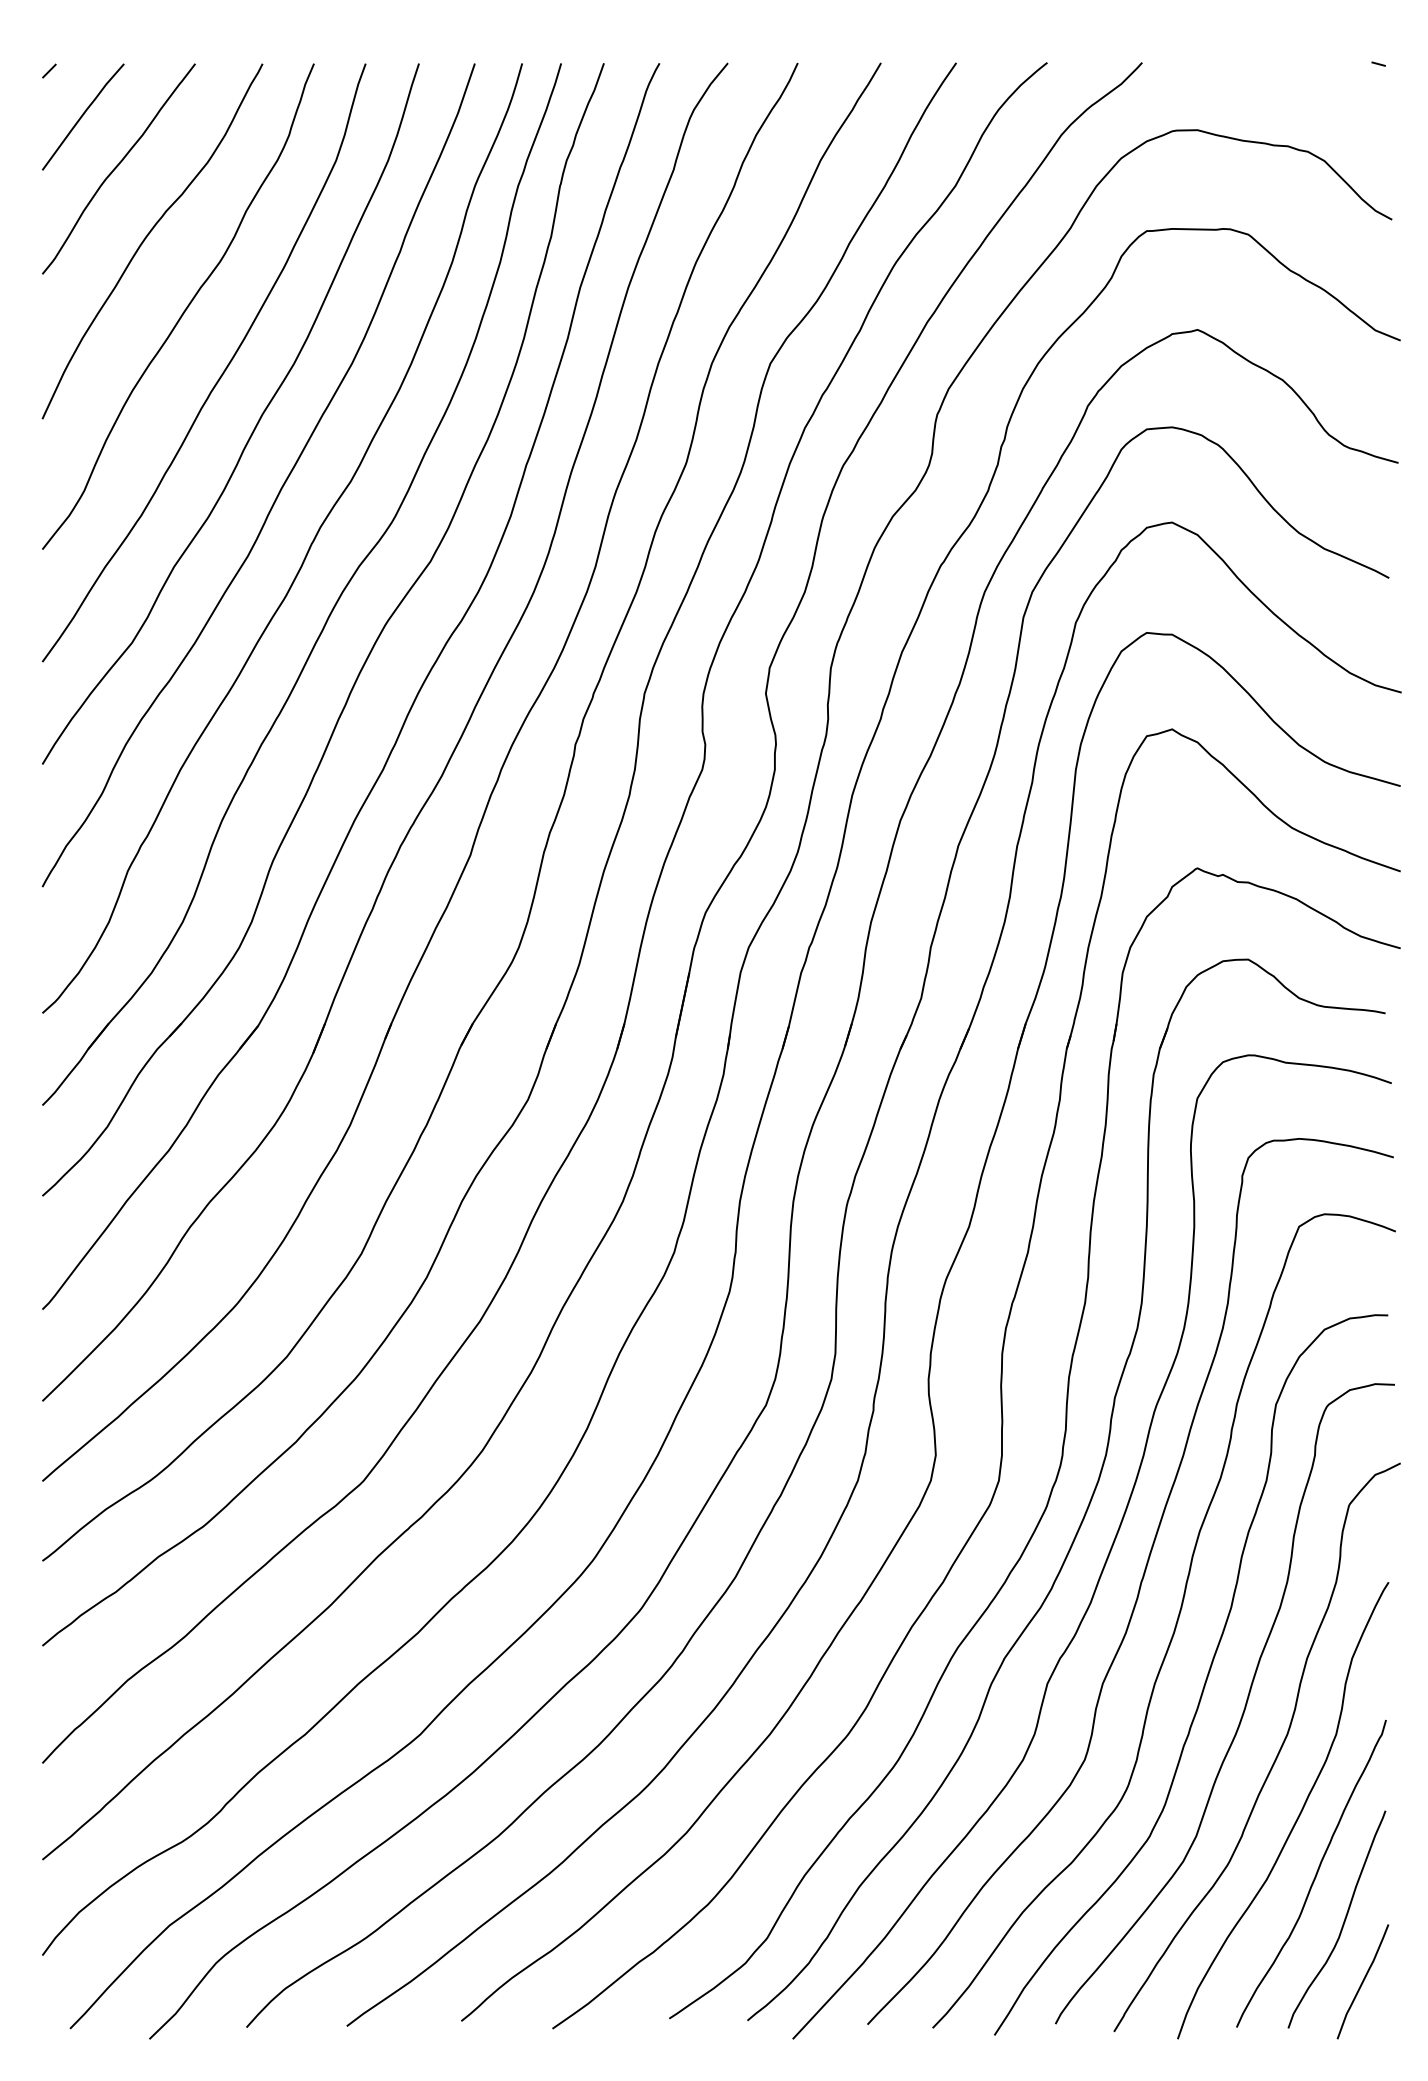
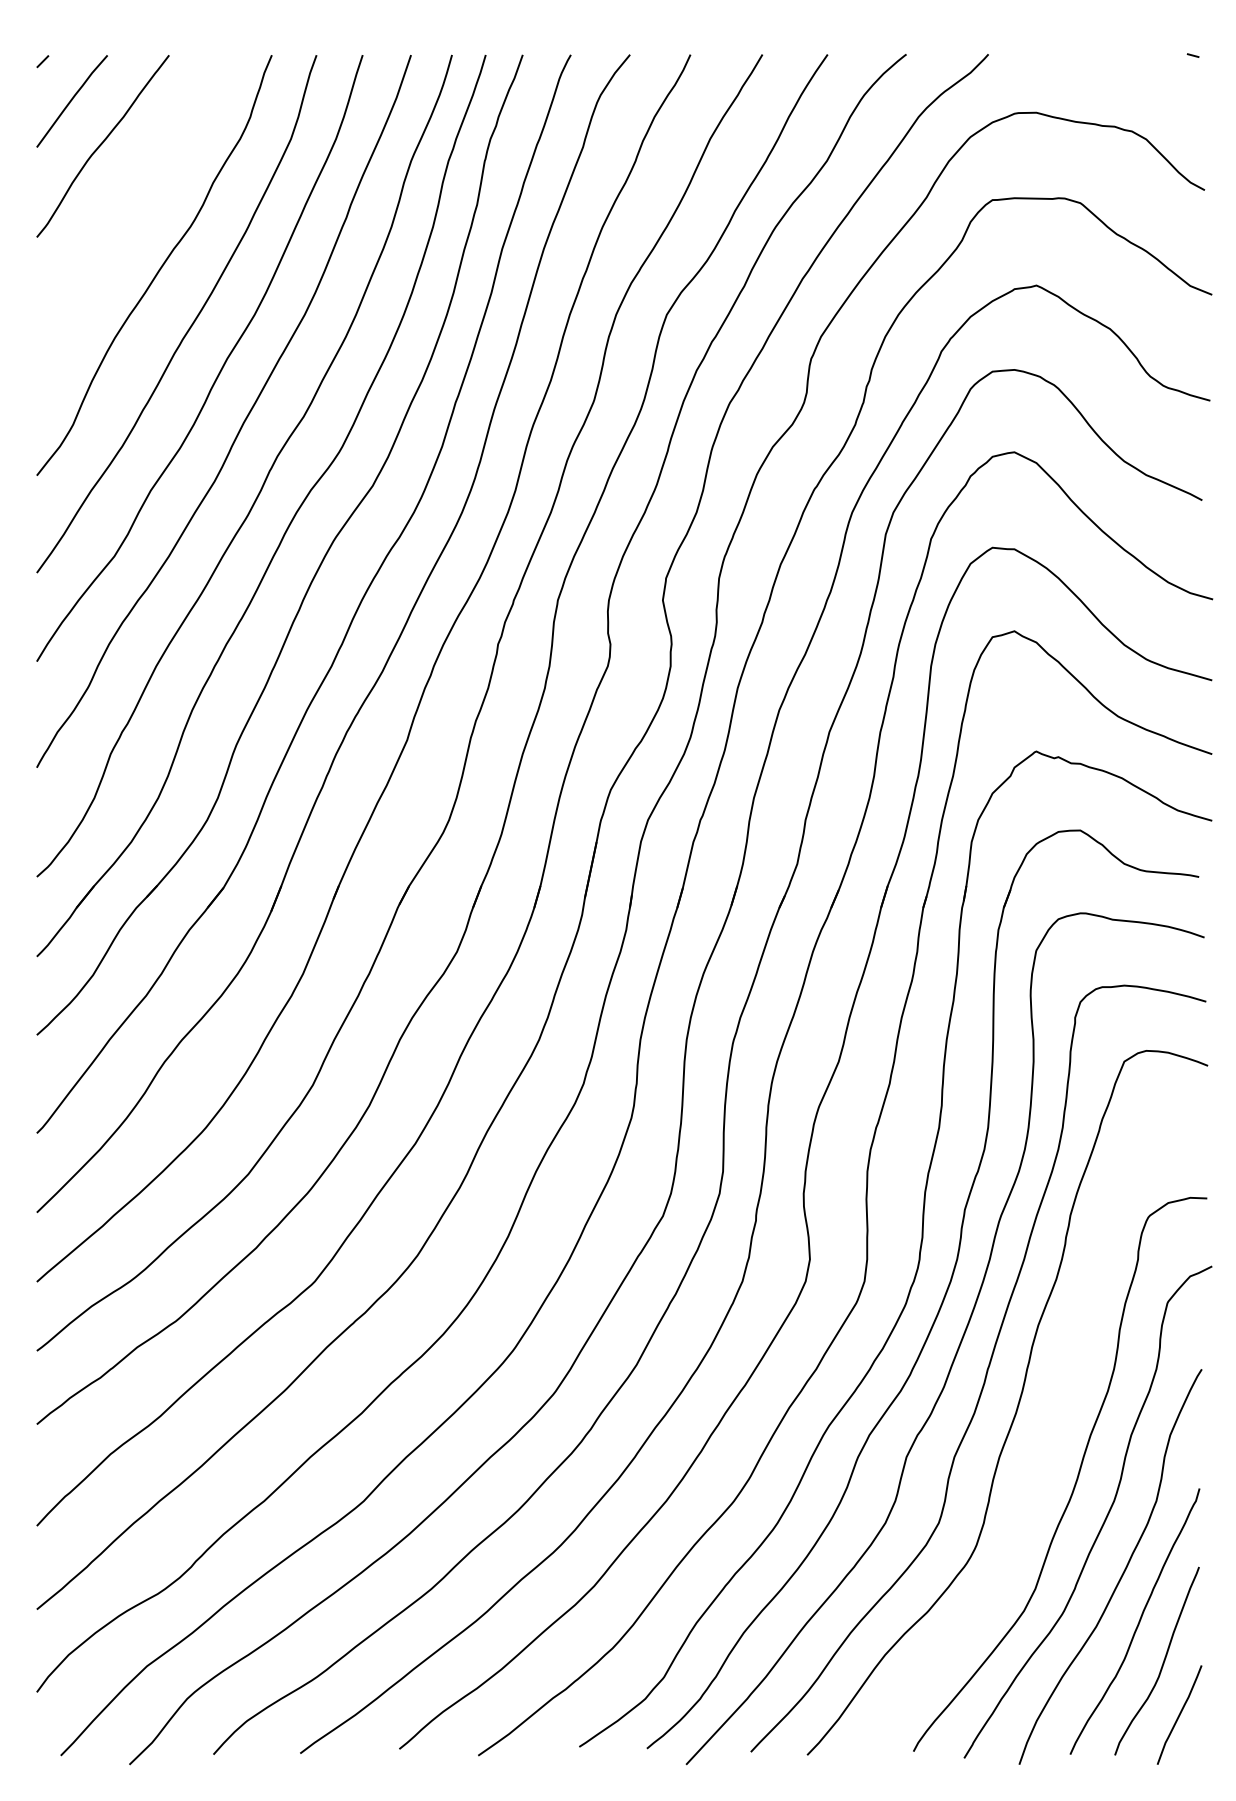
curve: (148, 236) -> (128, 204), removed
curve: (1205, 1678) -> (1043, 1452), removed

